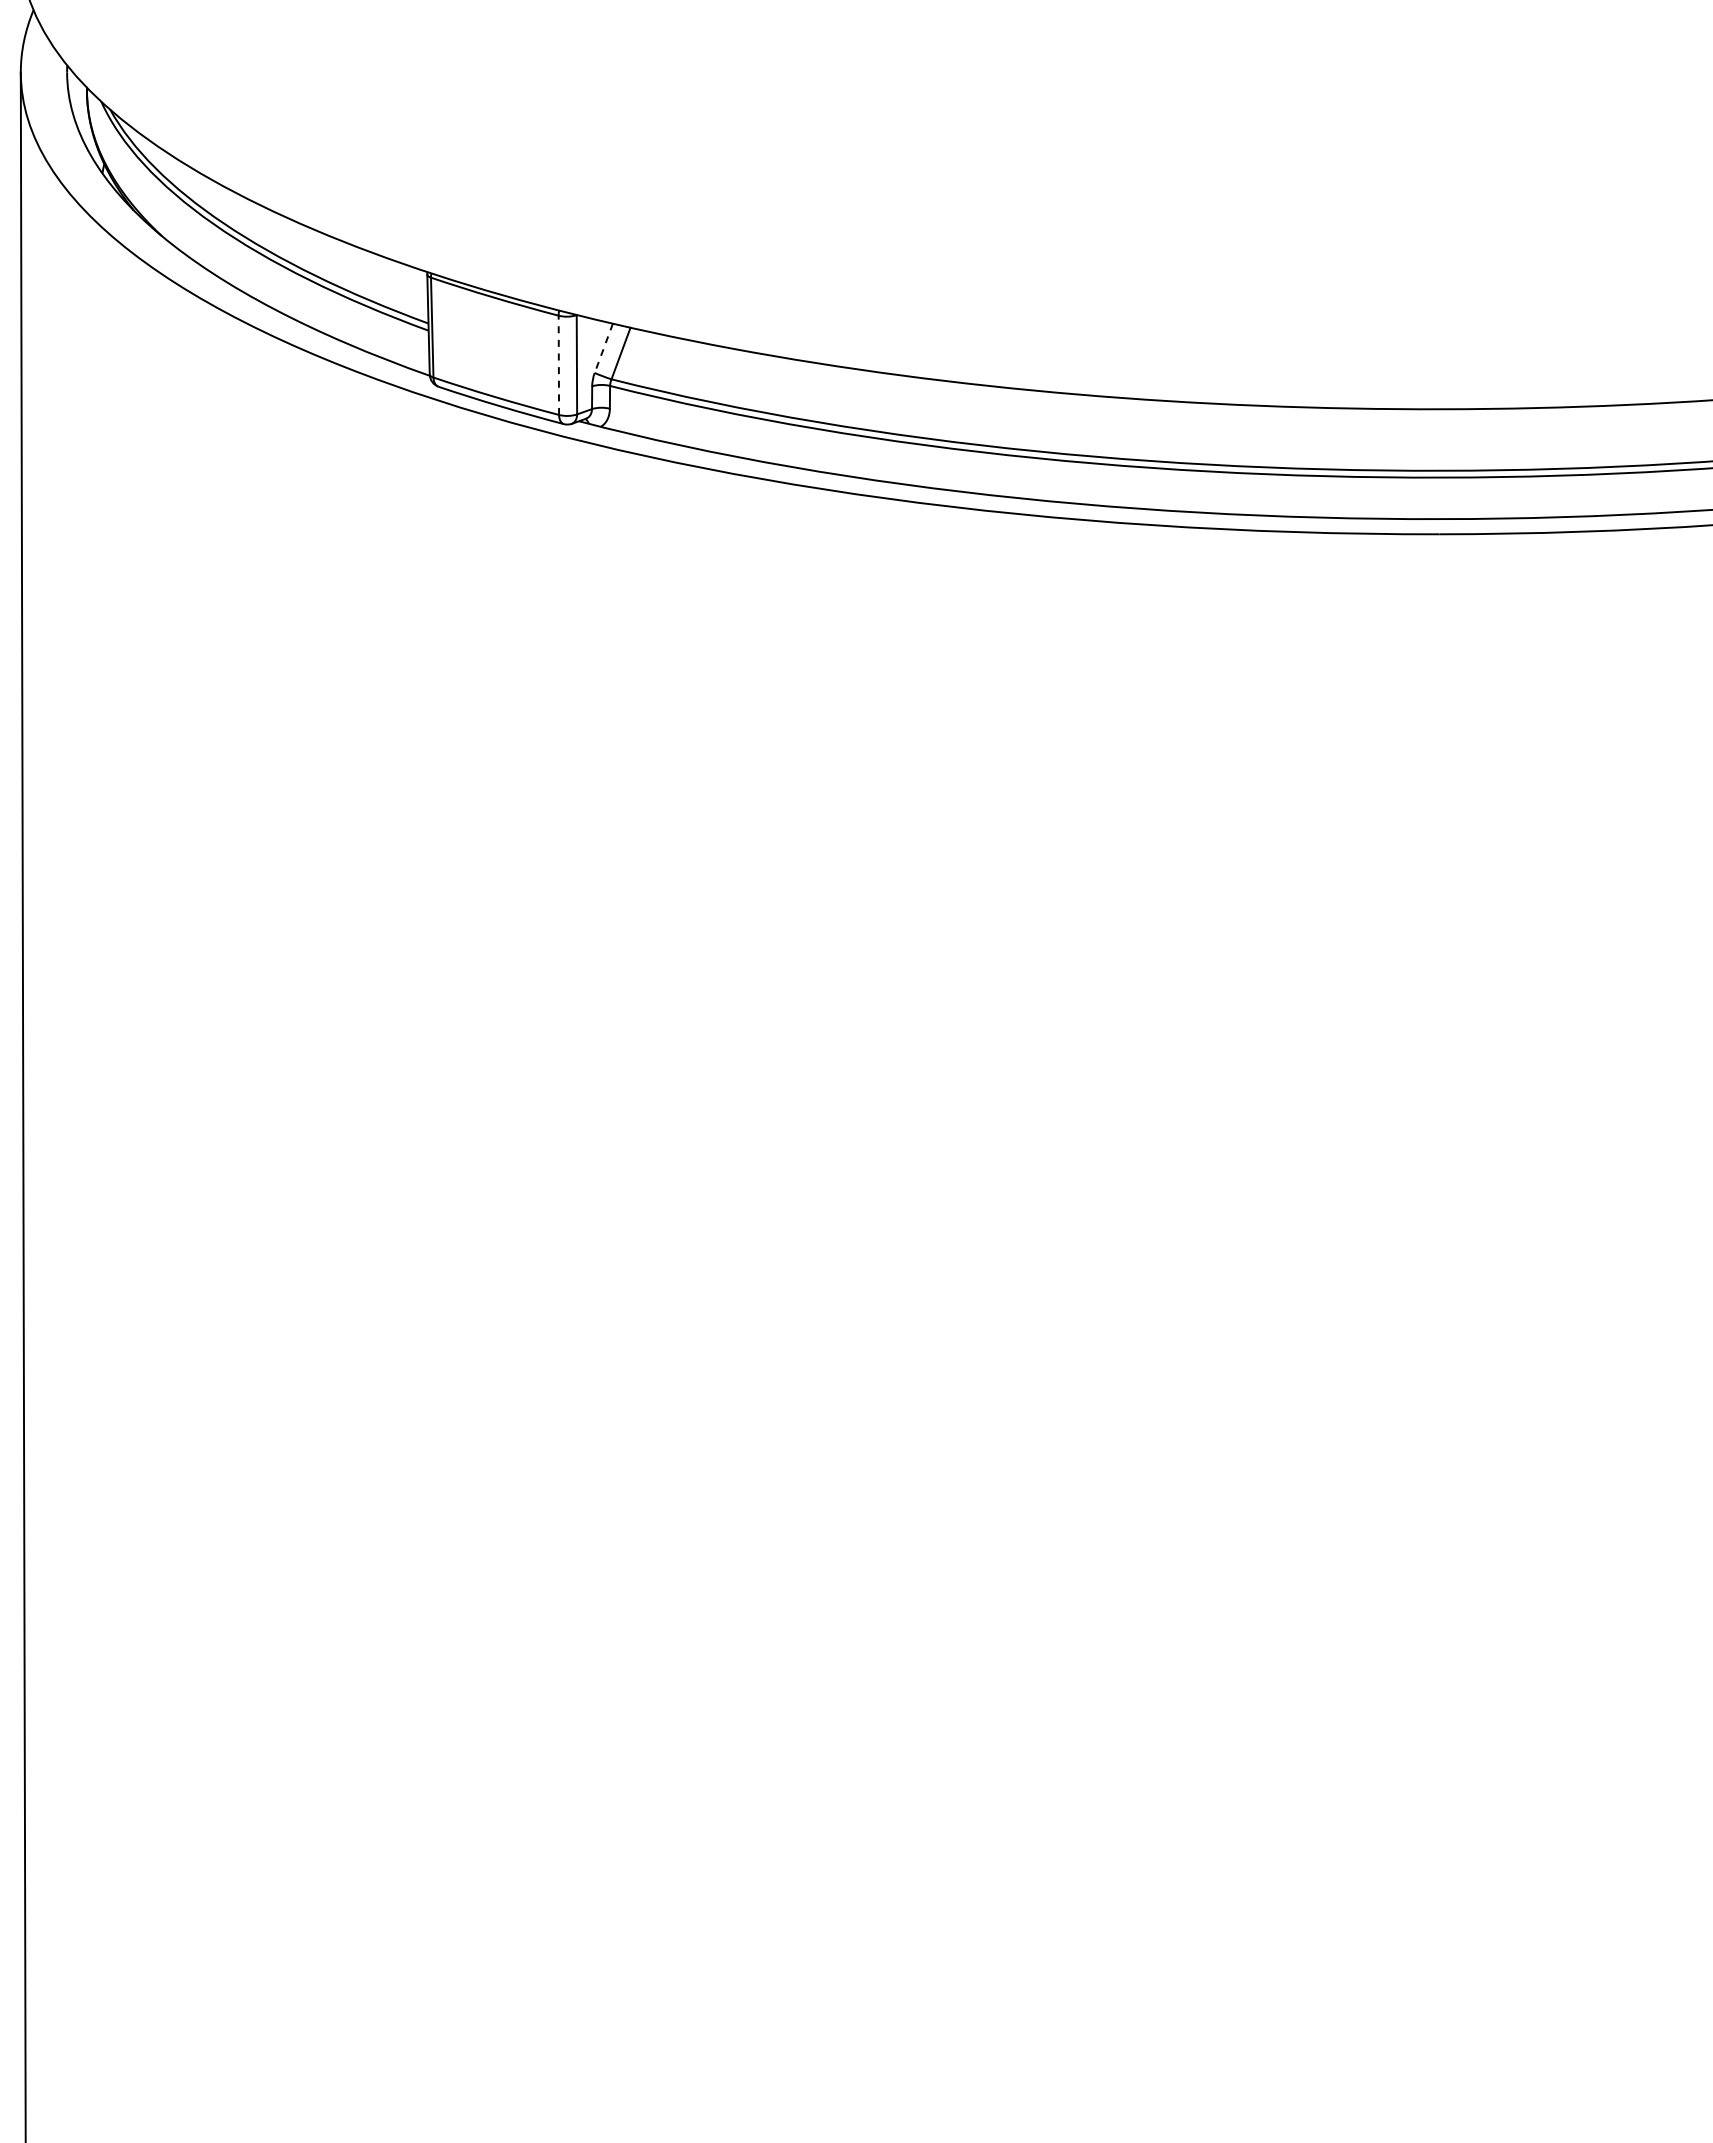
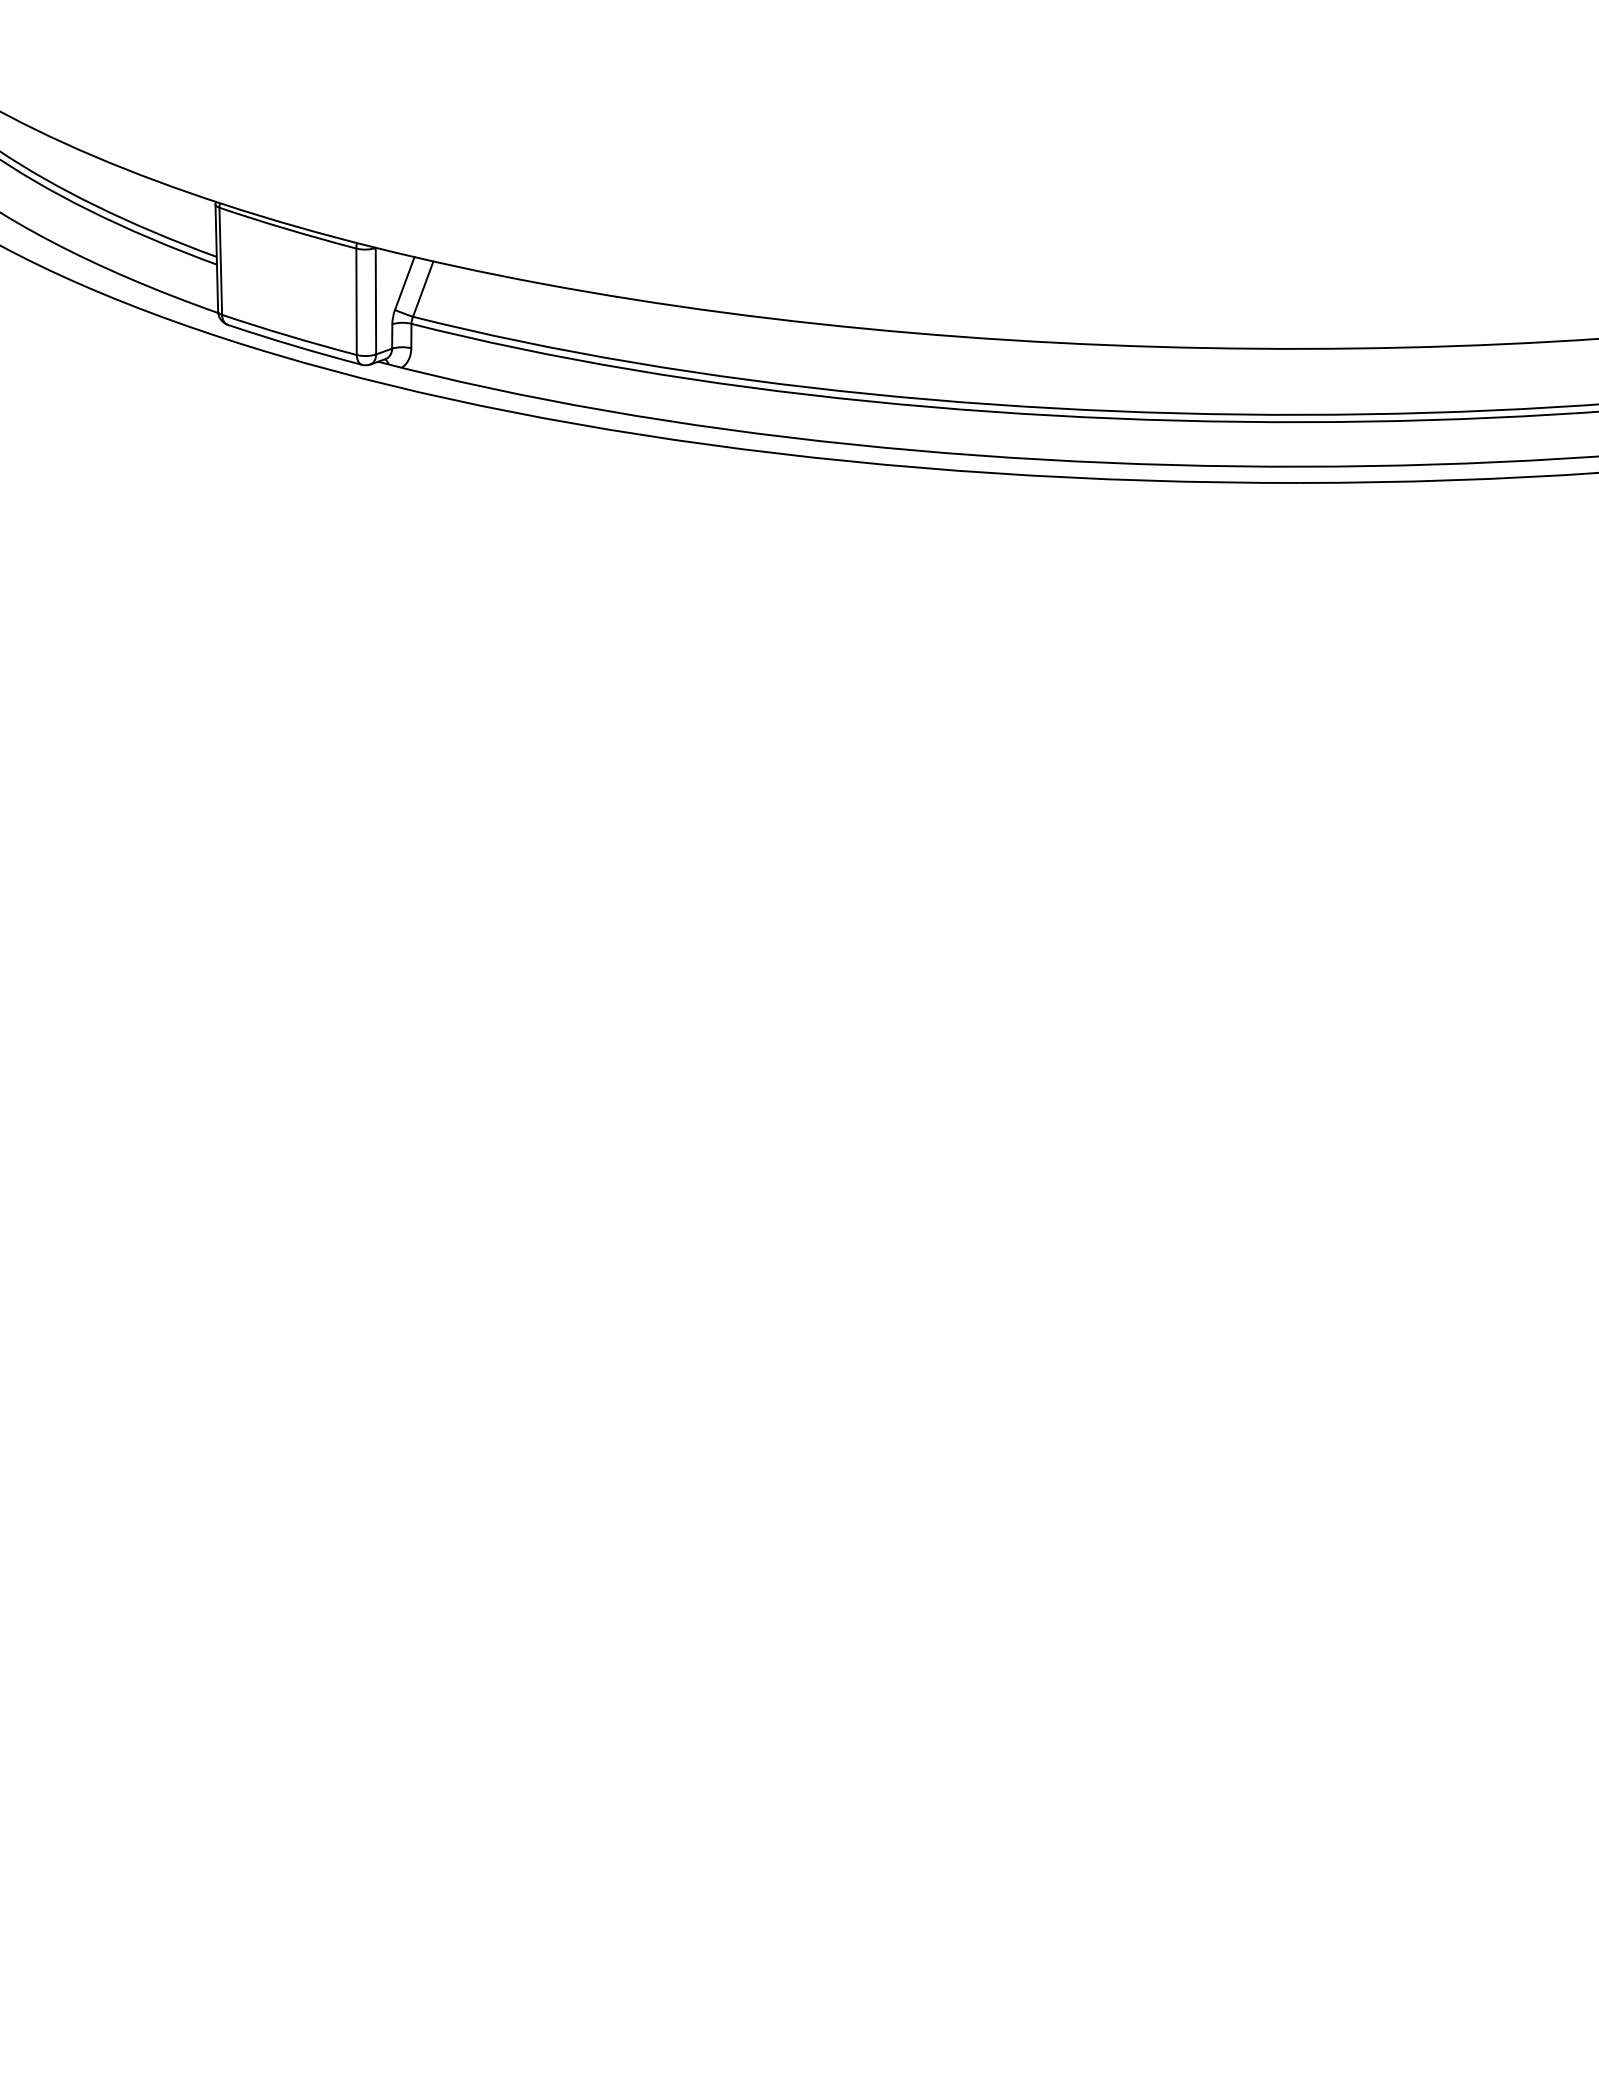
line: (603, 348) -> (404, 283), dashed -> solid
line: (558, 365) -> (356, 301), dashed -> solid

